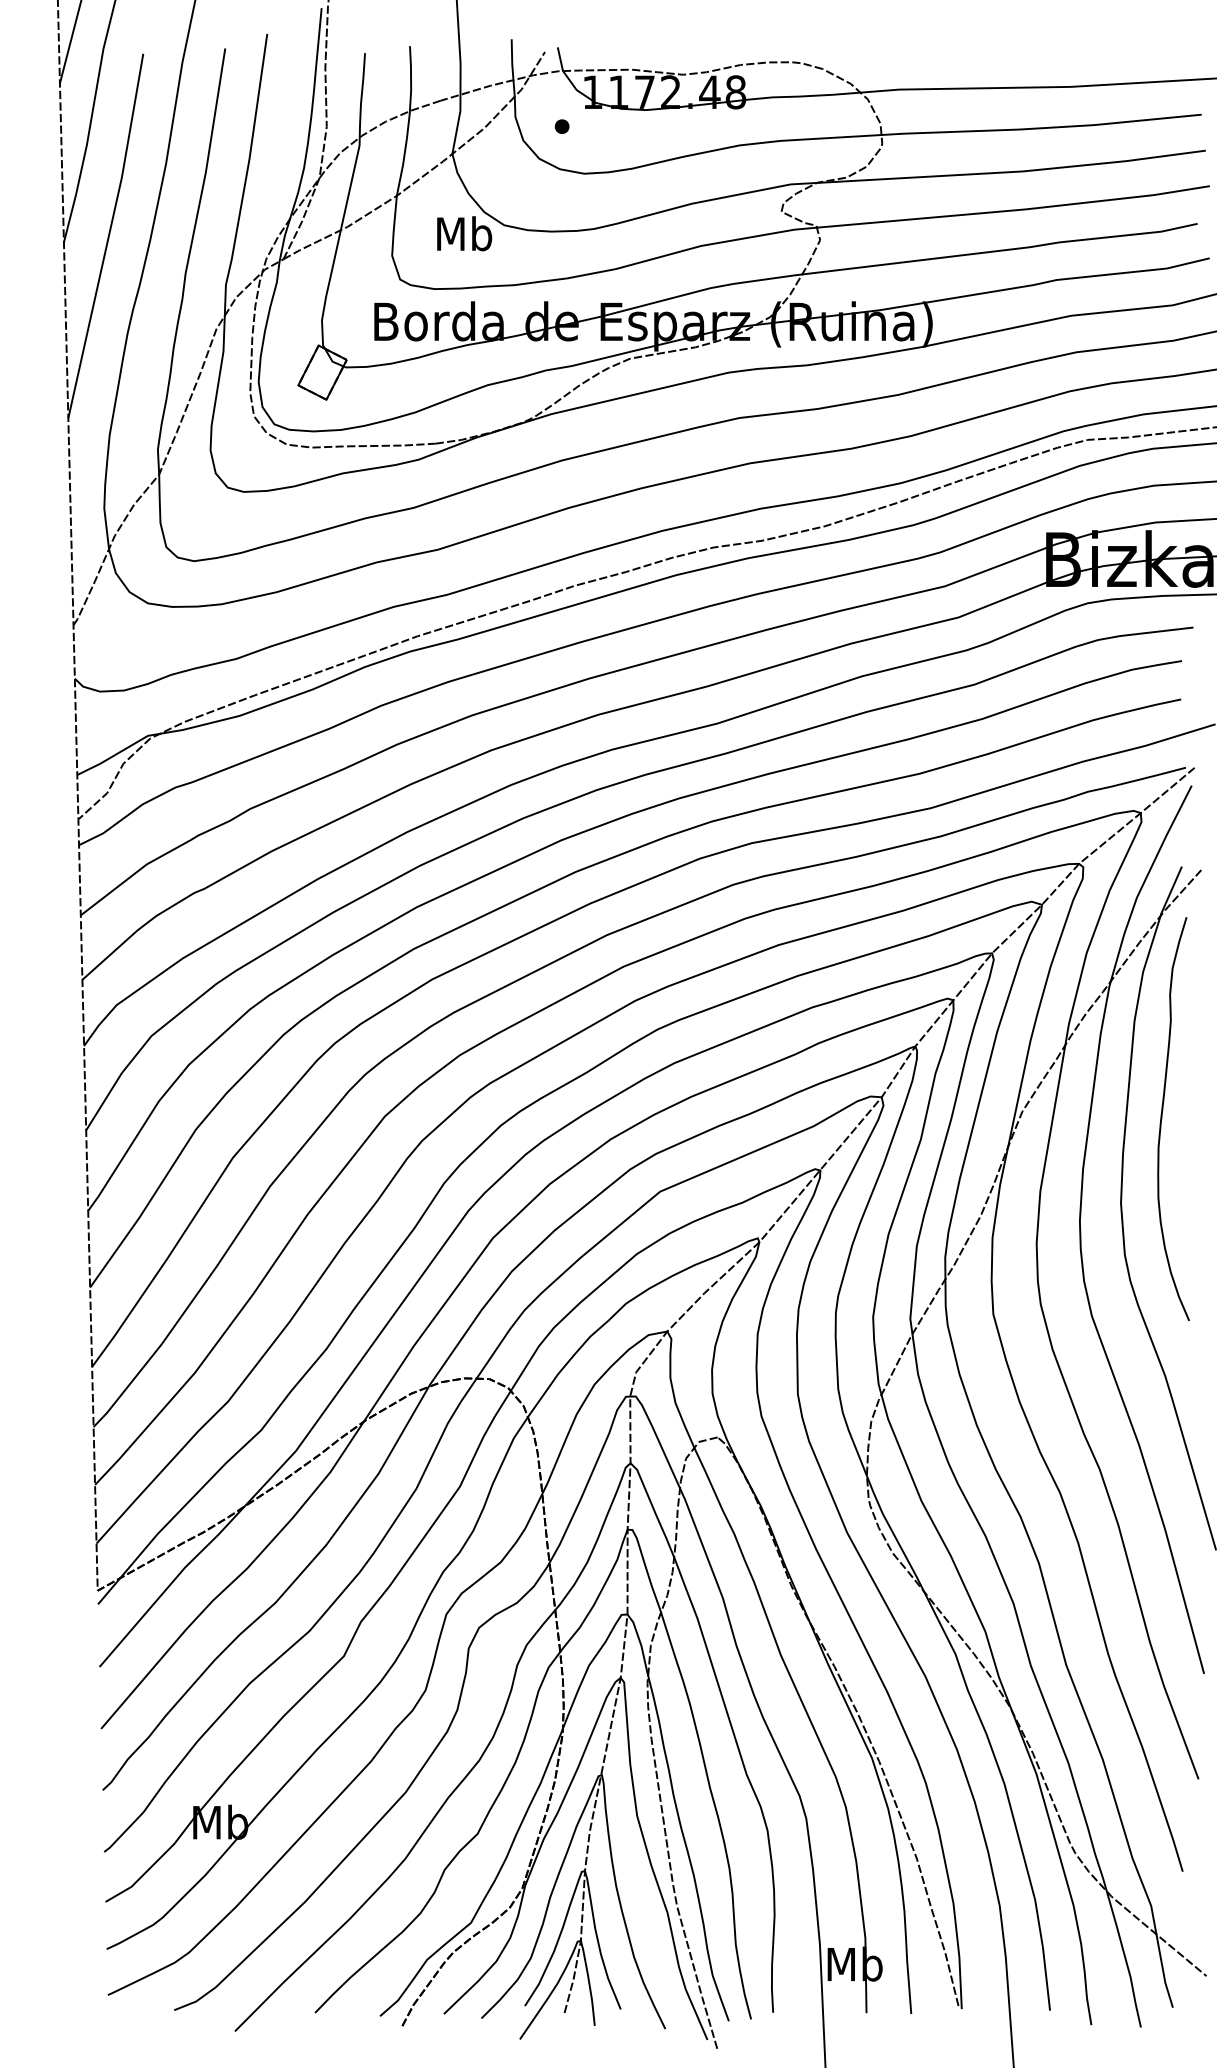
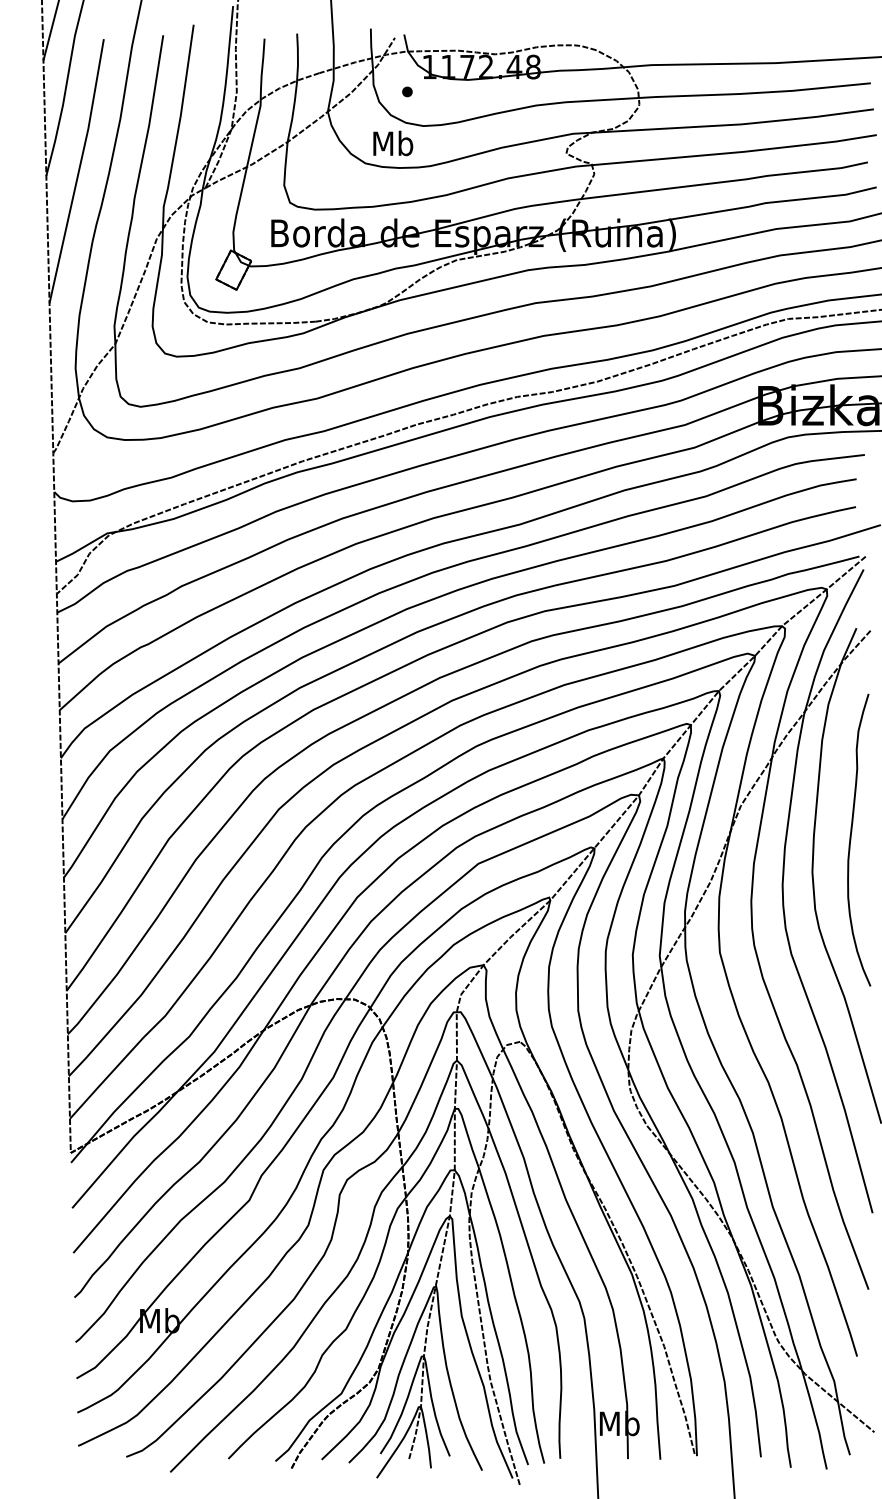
text: (464, 233) -> (393, 143), moved
curve: (1162, 1119) -> (851, 840), moved

